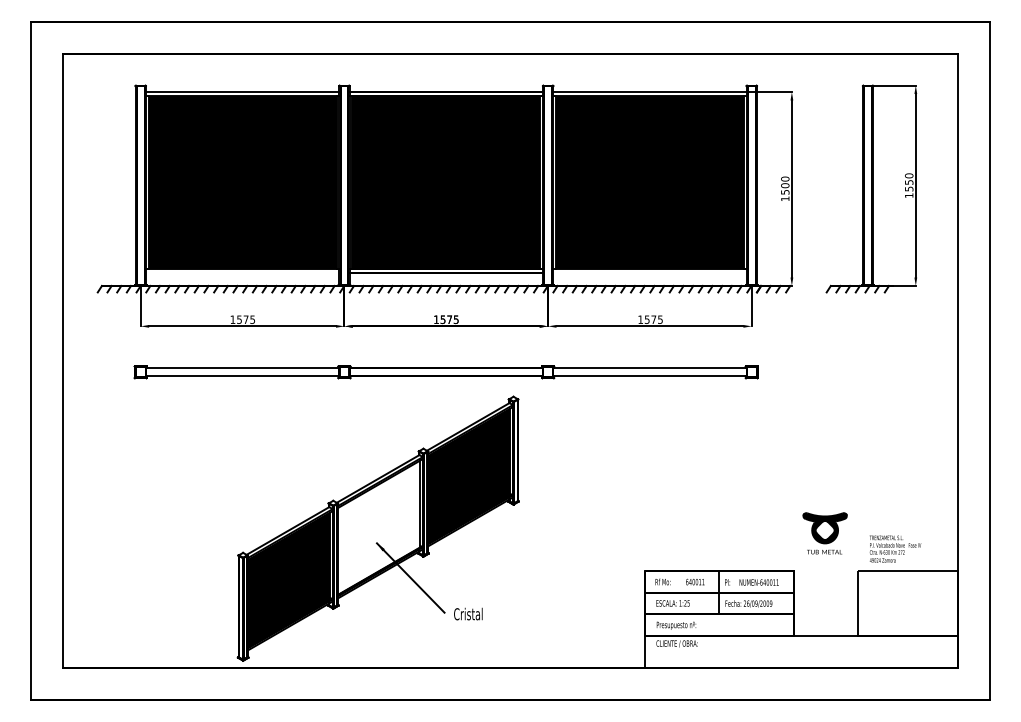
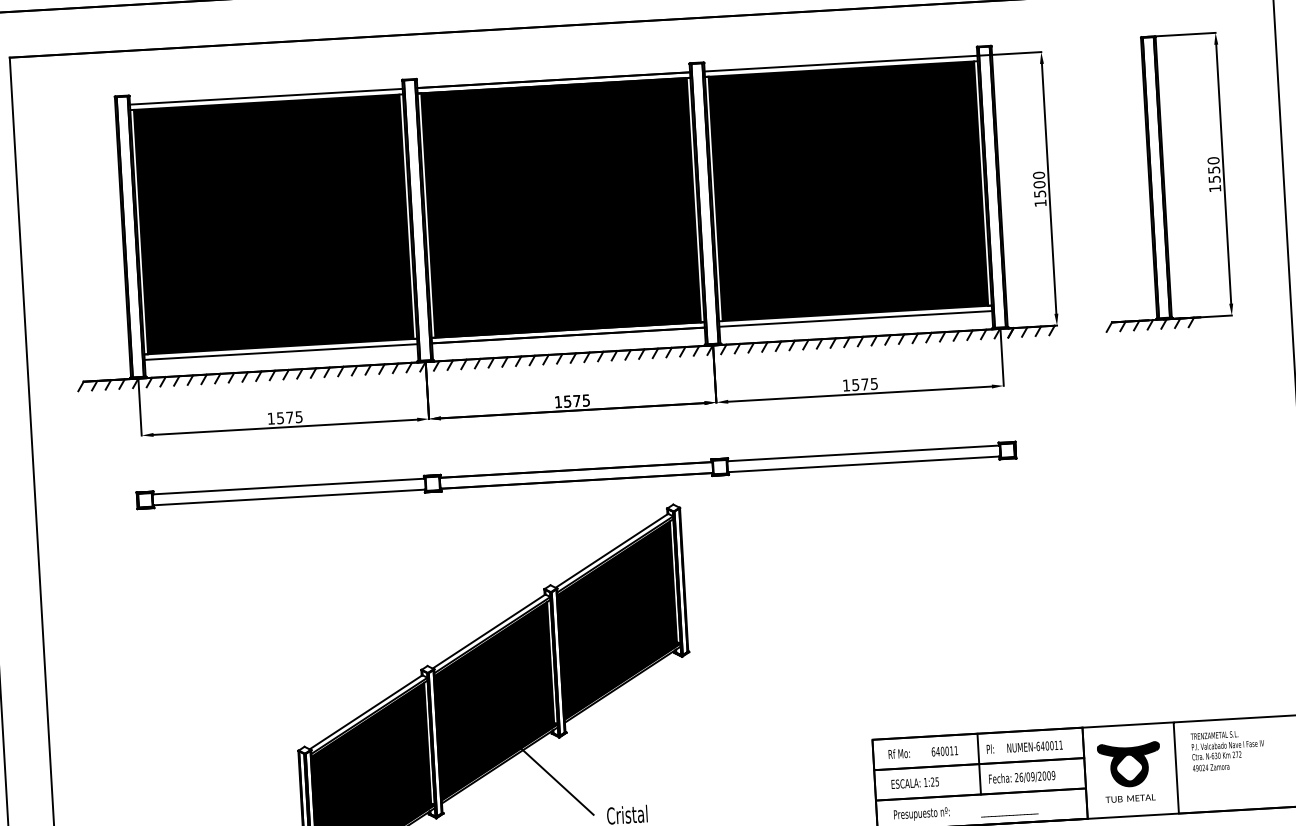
line: (242, 273) -> (280, 352), added
line: (649, 273) -> (855, 319), added
fill: (378, 527) -> (493, 700), added
part: (824, 533) -> (1128, 772), moved
text: (895, 548) -> (1228, 749), moved
line: (825, 571) -> (1127, 725), added

